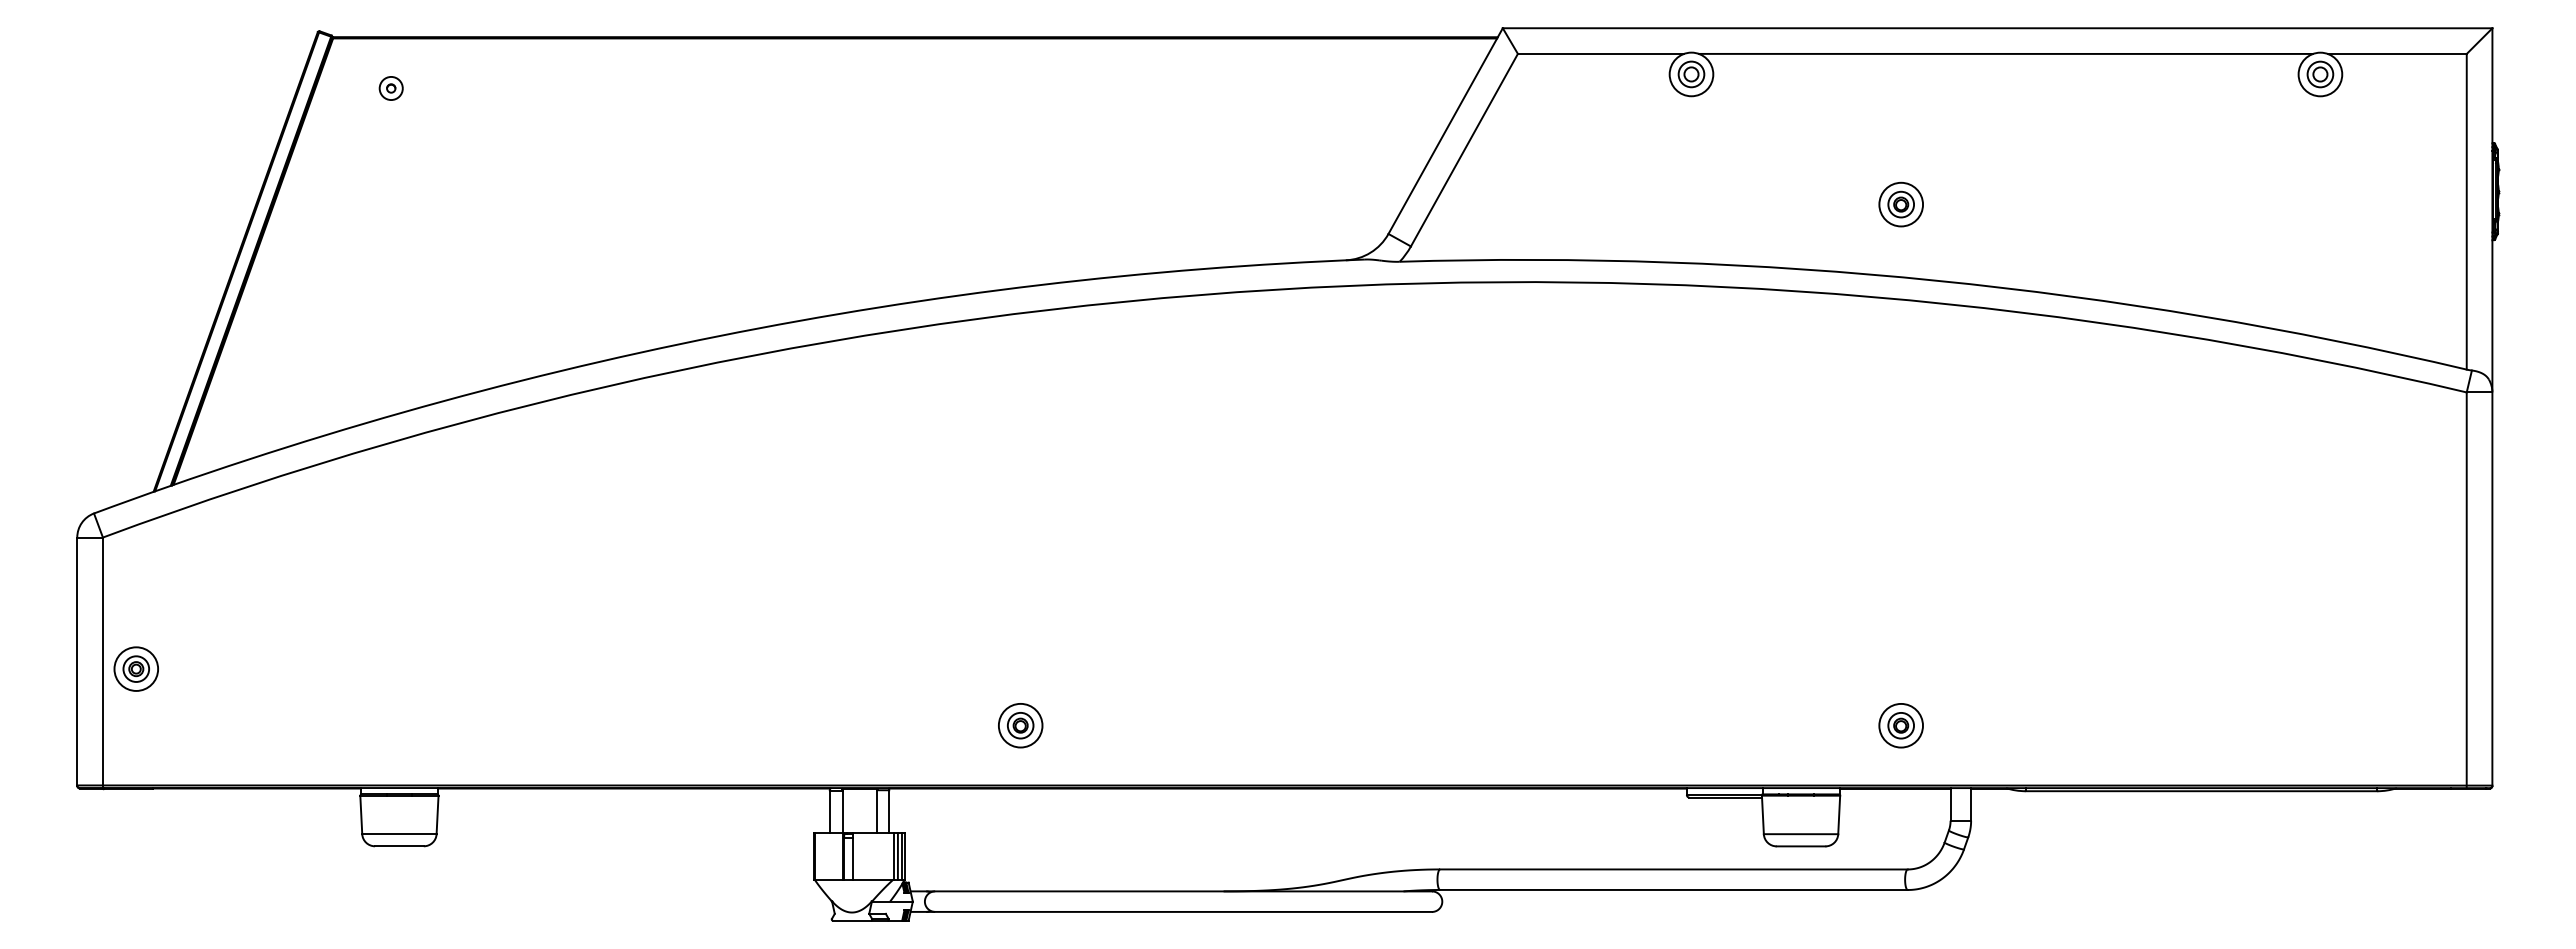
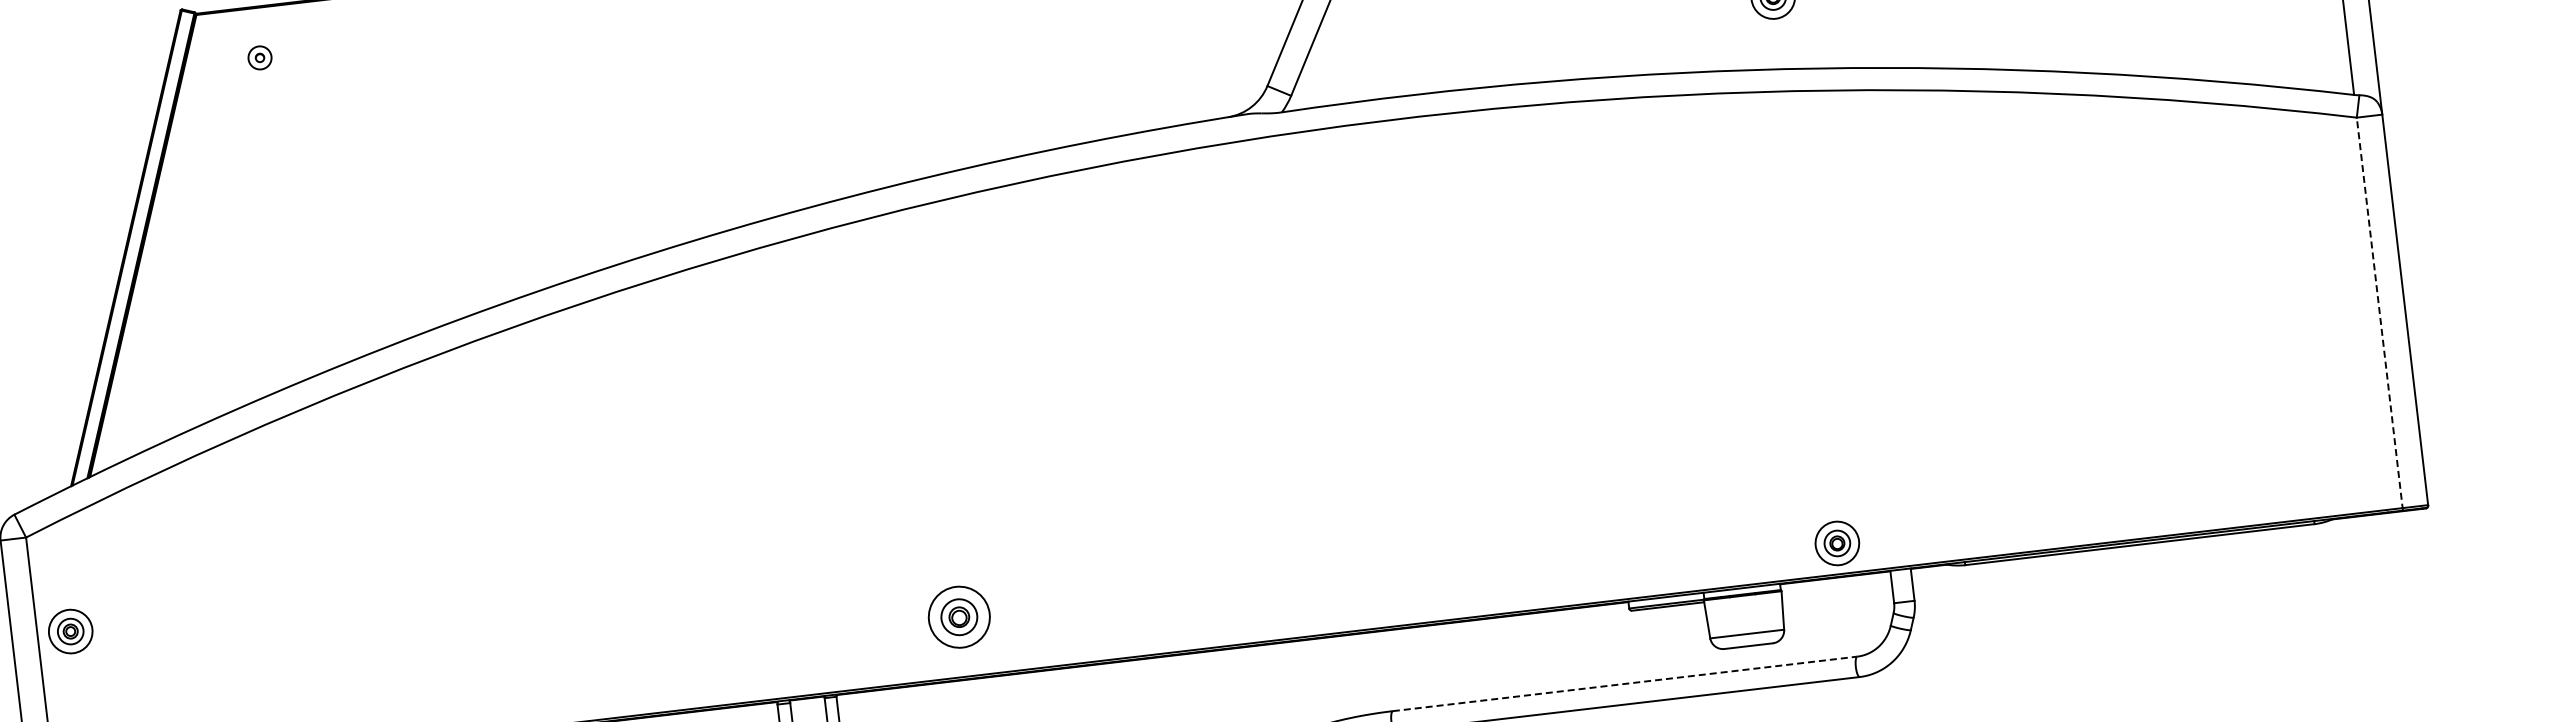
line: (2466, 590) -> (2379, 314), solid -> dashed
part: (135, 668) -> (69, 631), moved
part: (1020, 725) -> (959, 617), size x1.4
part: (1900, 725) -> (1836, 543), moved
line: (1673, 869) -> (1624, 684), solid -> dashed

